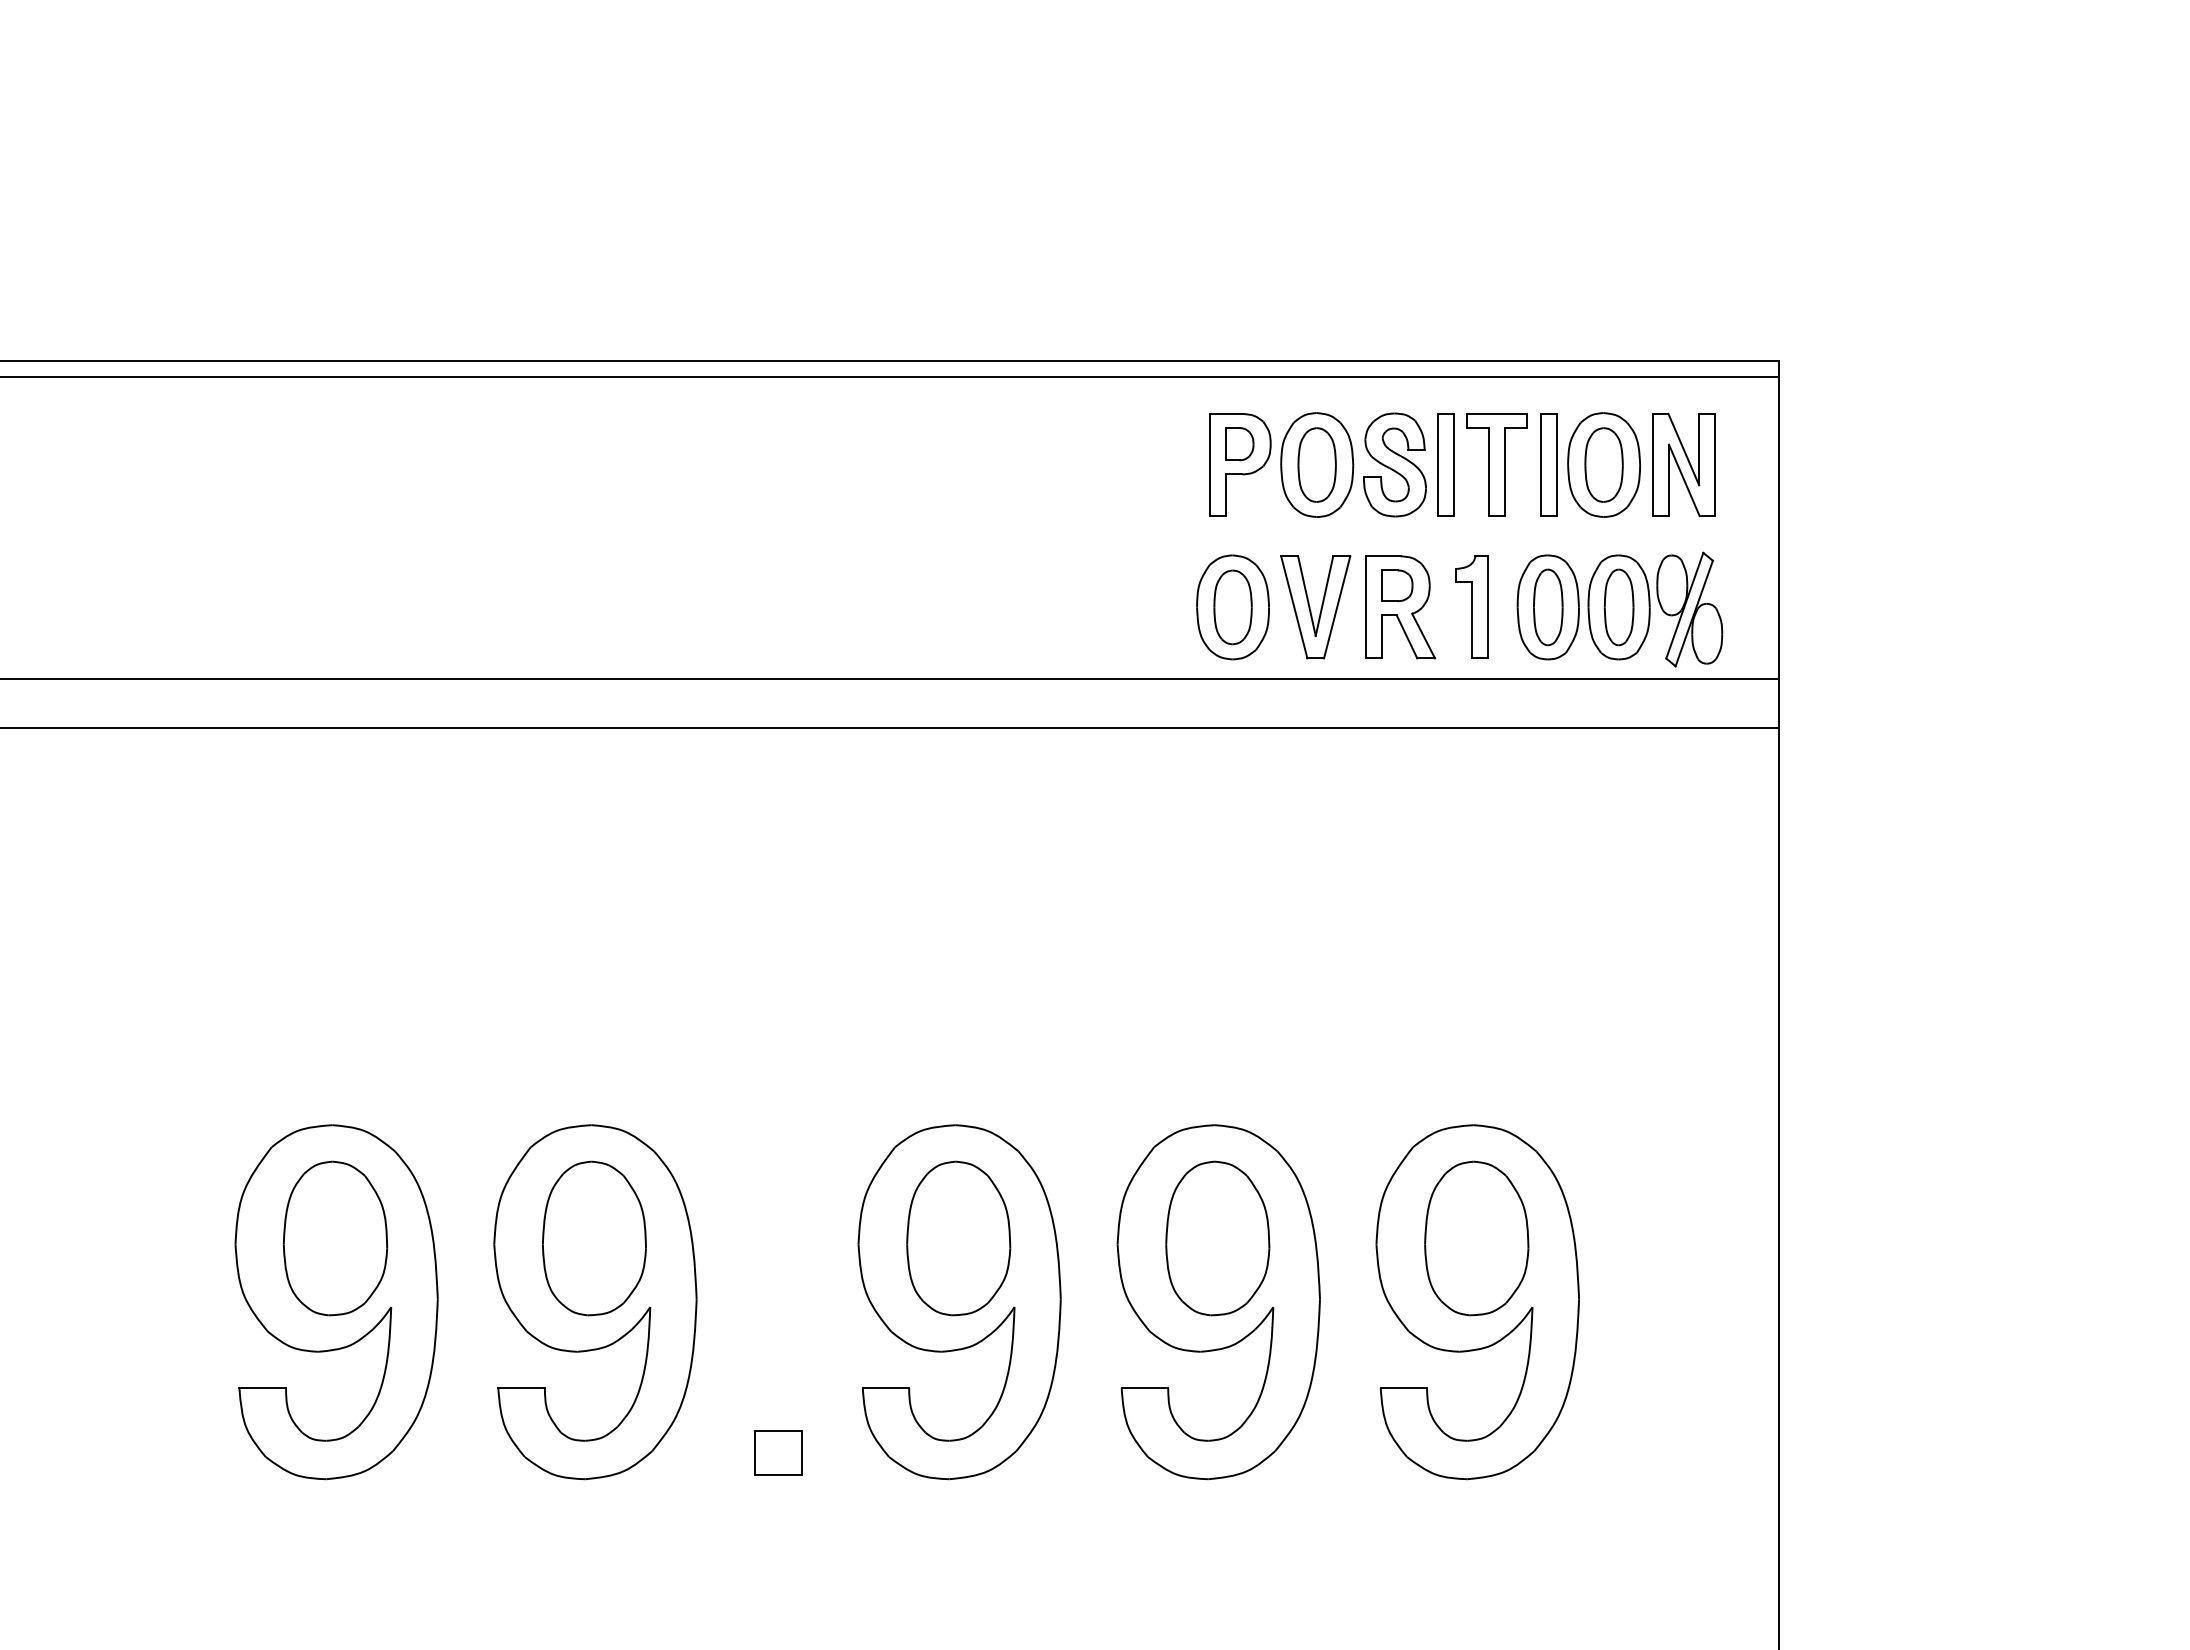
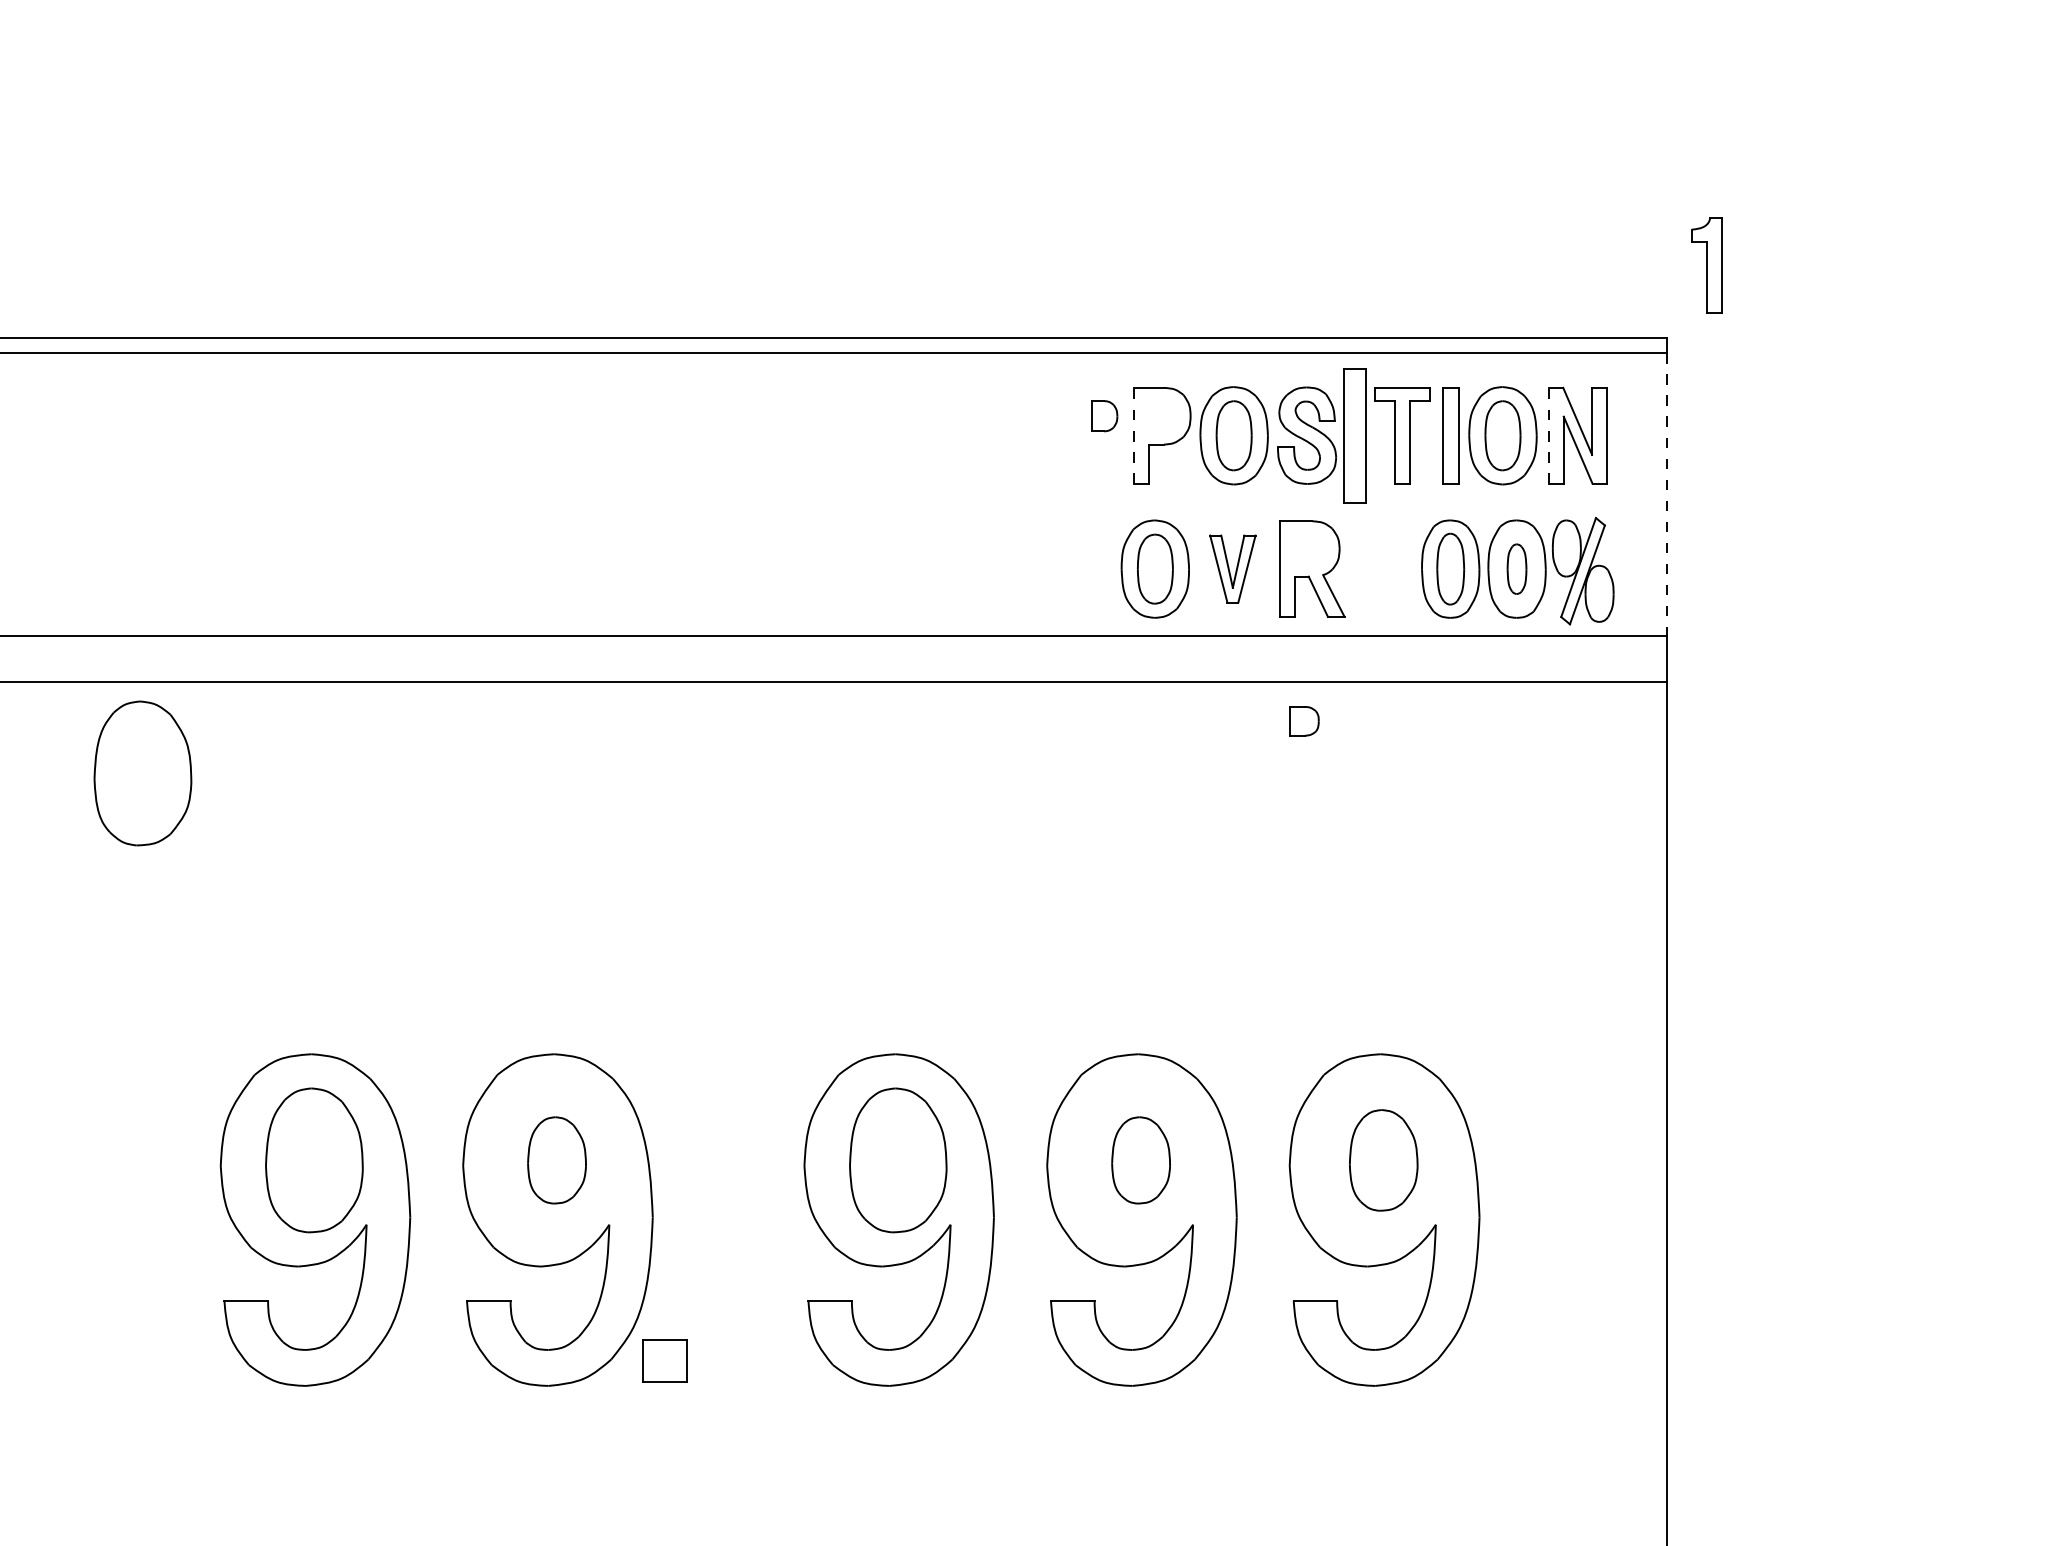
part: (1239, 444) -> (1104, 416), moved
line: (1210, 464) -> (1134, 435), solid -> dashed
part: (1445, 464) -> (1354, 435), size x1.4
line: (1652, 464) -> (1548, 435), solid -> dashed
line: (1779, 528) -> (1667, 495), solid -> dashed
part: (1397, 585) -> (1304, 721), moved
part: (1471, 606) -> (1706, 264), moved
part: (1315, 607) -> (1232, 569), size x0.7
part: (1618, 607) -> (1516, 569), size x0.7
part: (152, 825) -> (142, 773), added
part: (594, 1238) -> (557, 1160), size x0.6
part: (1217, 1238) -> (1140, 1160), size x0.6
part: (1476, 1238) -> (1383, 1160), size x0.7
part: (778, 1452) -> (664, 1360), moved

